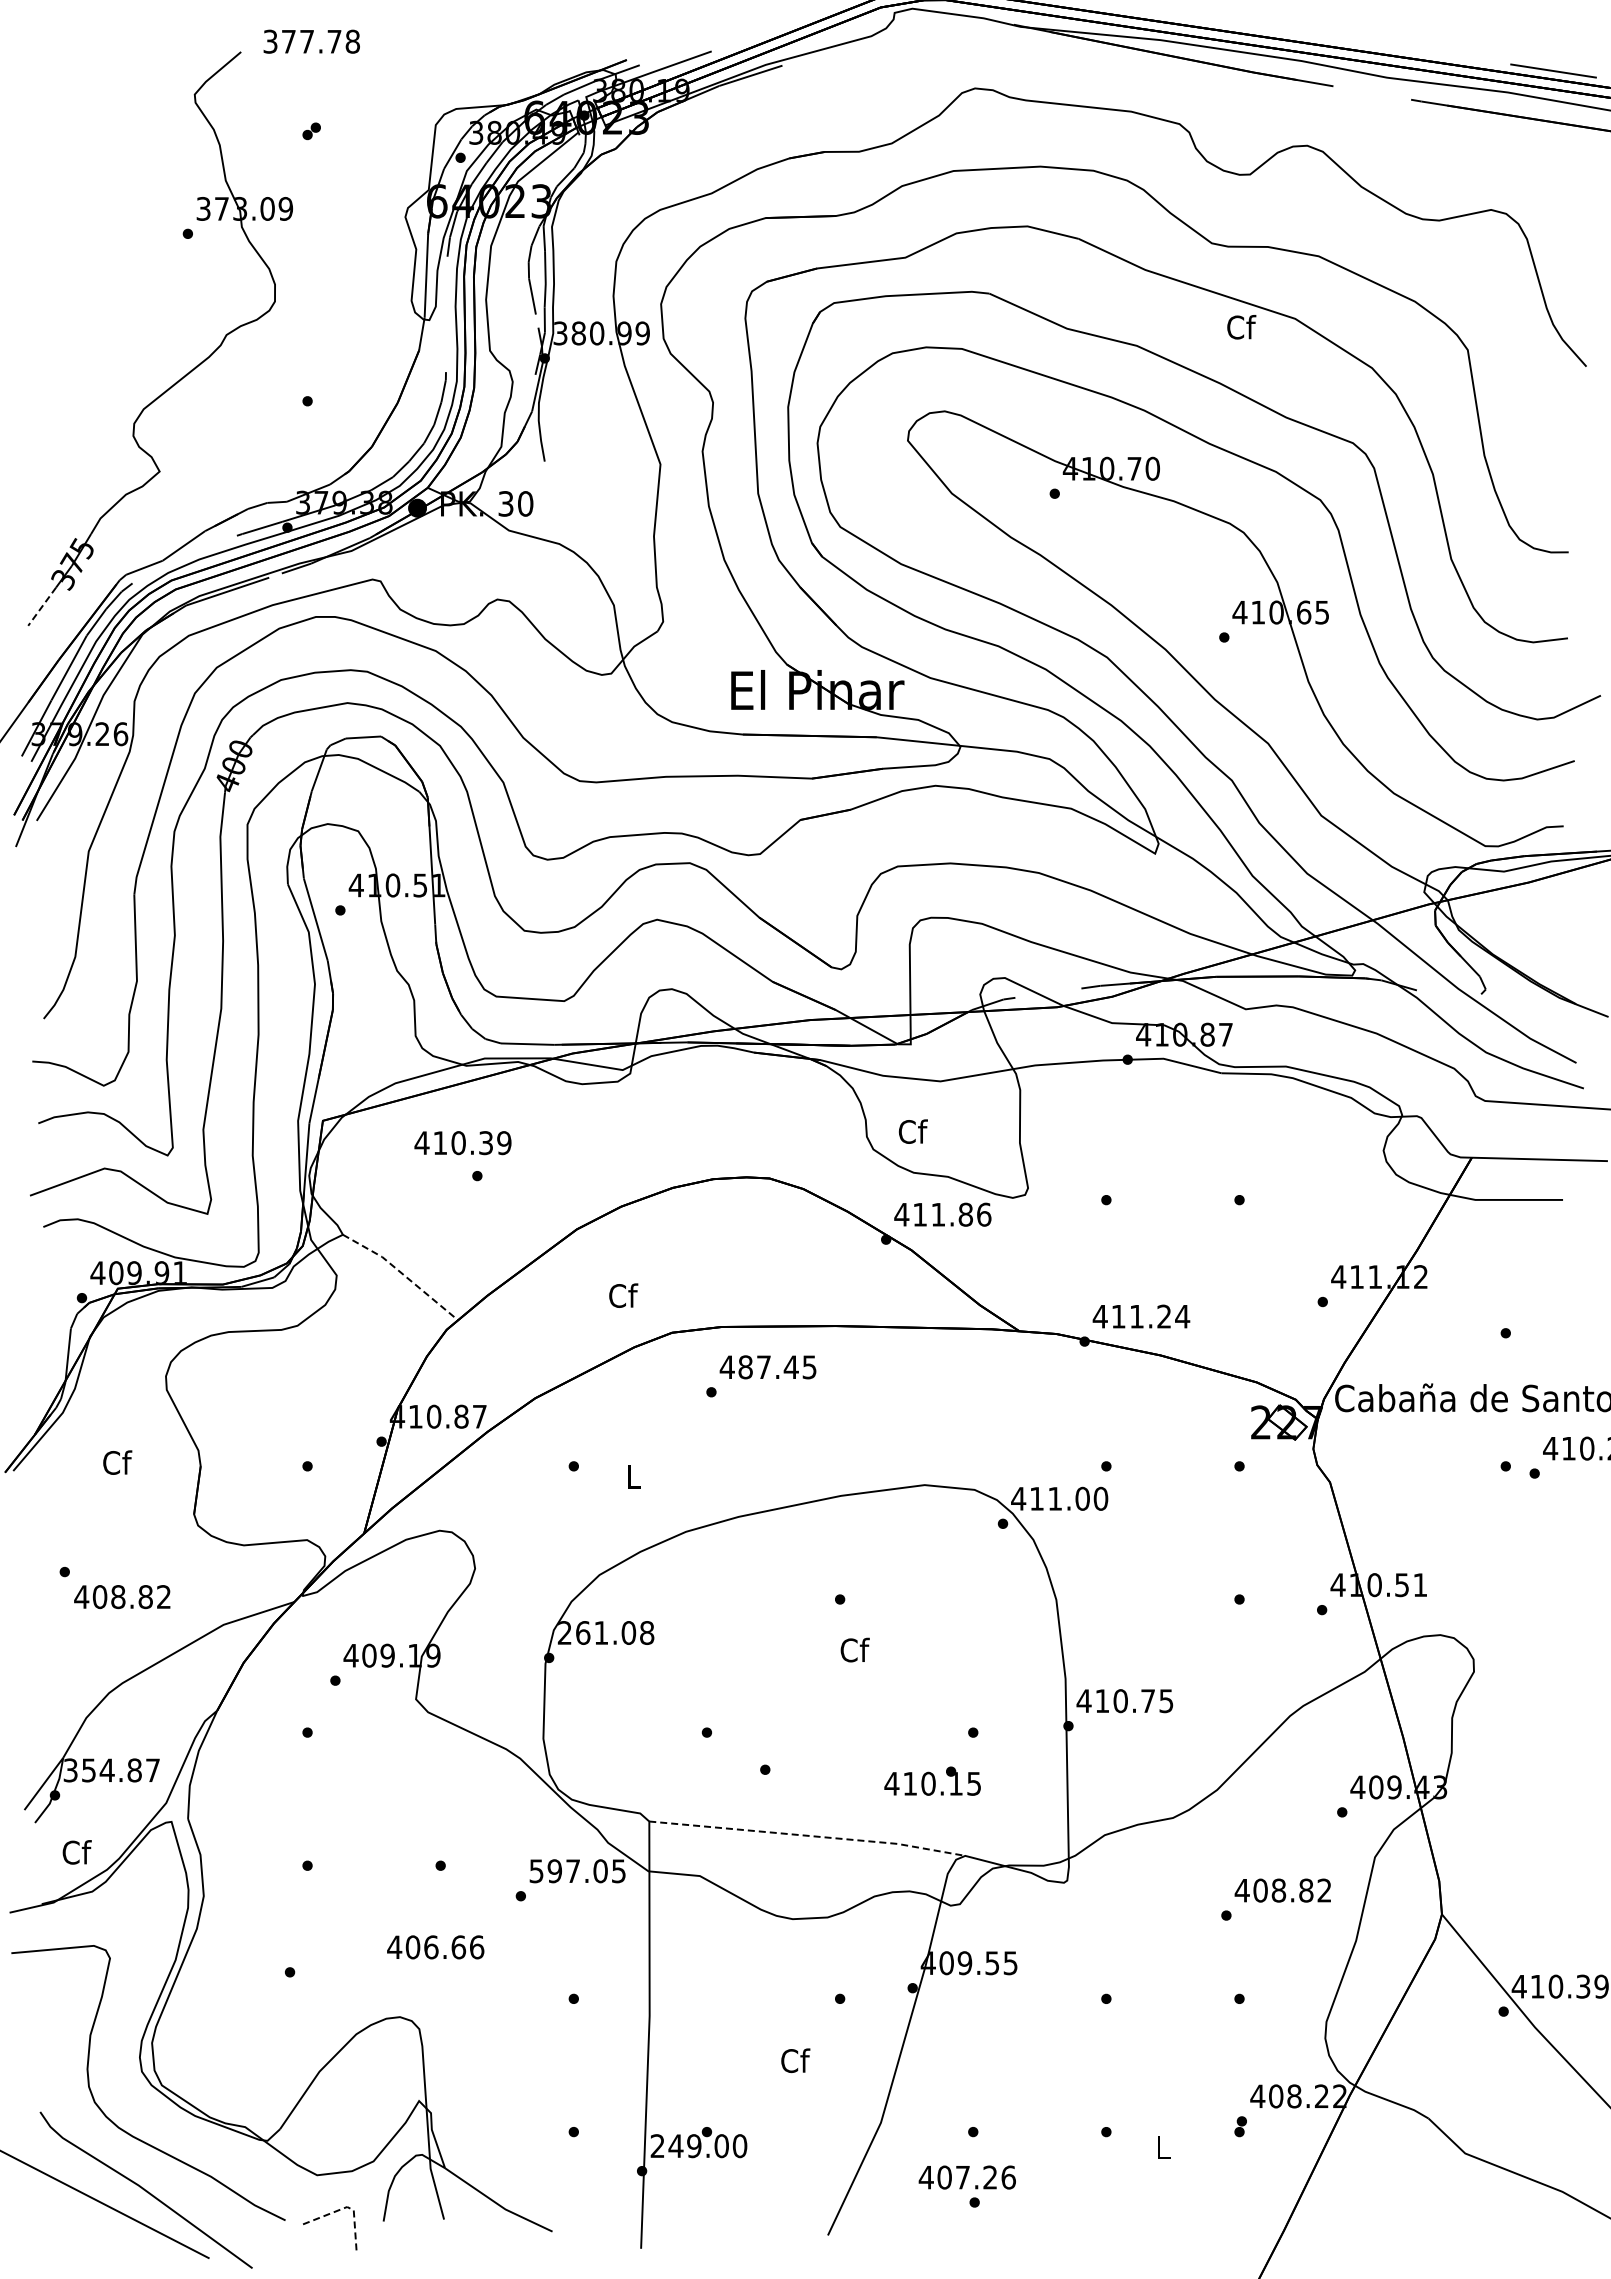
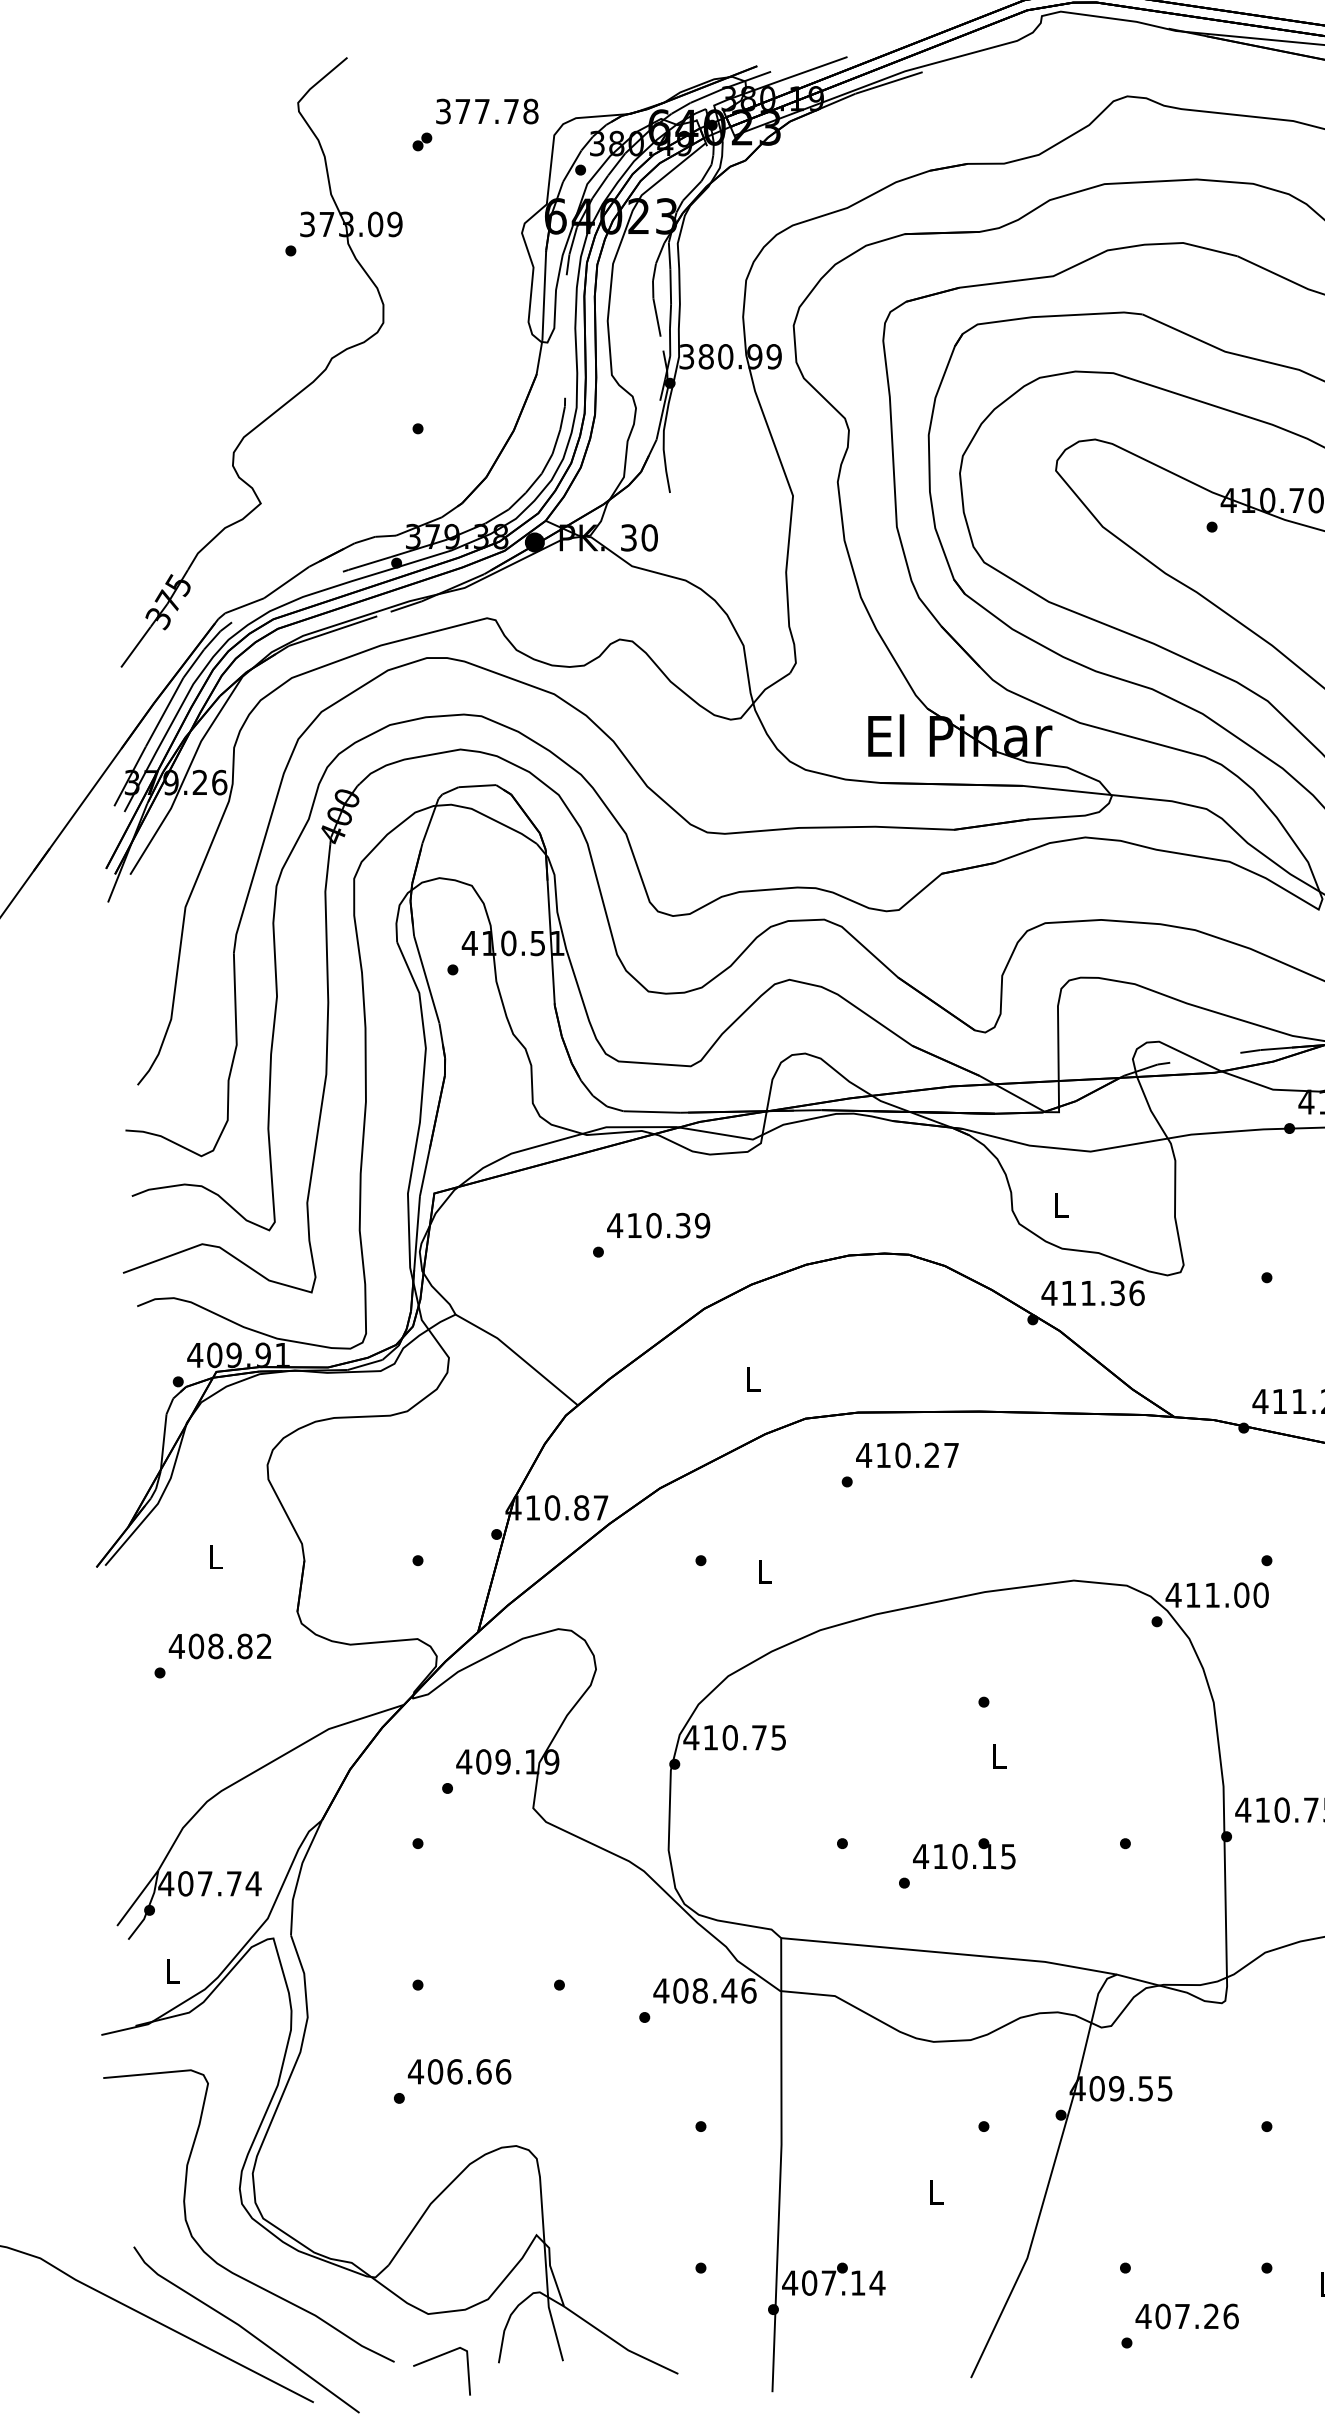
text: (311, 41) -> (487, 111), moved
line: (42, 606) -> (136, 646), dashed -> solid
text: (912, 1131) -> (1060, 1204), Cf -> L
text: (462, 1143) -> (658, 1226), moved
text: (965, 1214) -> (1117, 1293), 411.86 -> 411.36
line: (402, 1273) -> (518, 1355), dashed -> solid
text: (623, 1295) -> (753, 1379), Cf -> L
text: (777, 1367) -> (917, 1455), 487.45 -> 410.27
text: (117, 1462) -> (216, 1556), Cf -> L
text: (122, 1597) -> (220, 1646), moved
text: (605, 1632) -> (734, 1737), 261.08 -> 410.75
text: (854, 1649) -> (999, 1755), Cf -> L
text: (111, 1770) -> (209, 1883), 354.87 -> 407.74
text: (932, 1780) -> (964, 1853), moved
line: (808, 1835) -> (950, 1952), dashed -> solid
text: (76, 1852) -> (172, 1971), Cf -> L
text: (577, 1871) -> (704, 1991), 597.05 -> 408.46
text: (435, 1947) -> (459, 2071), moved
text: (795, 2060) -> (936, 2192), Cf -> L
text: (698, 2146) -> (833, 2283), 249.00 -> 407.14
text: (966, 2177) -> (1186, 2316), moved
line: (347, 2207) -> (460, 2348), dashed -> solid

